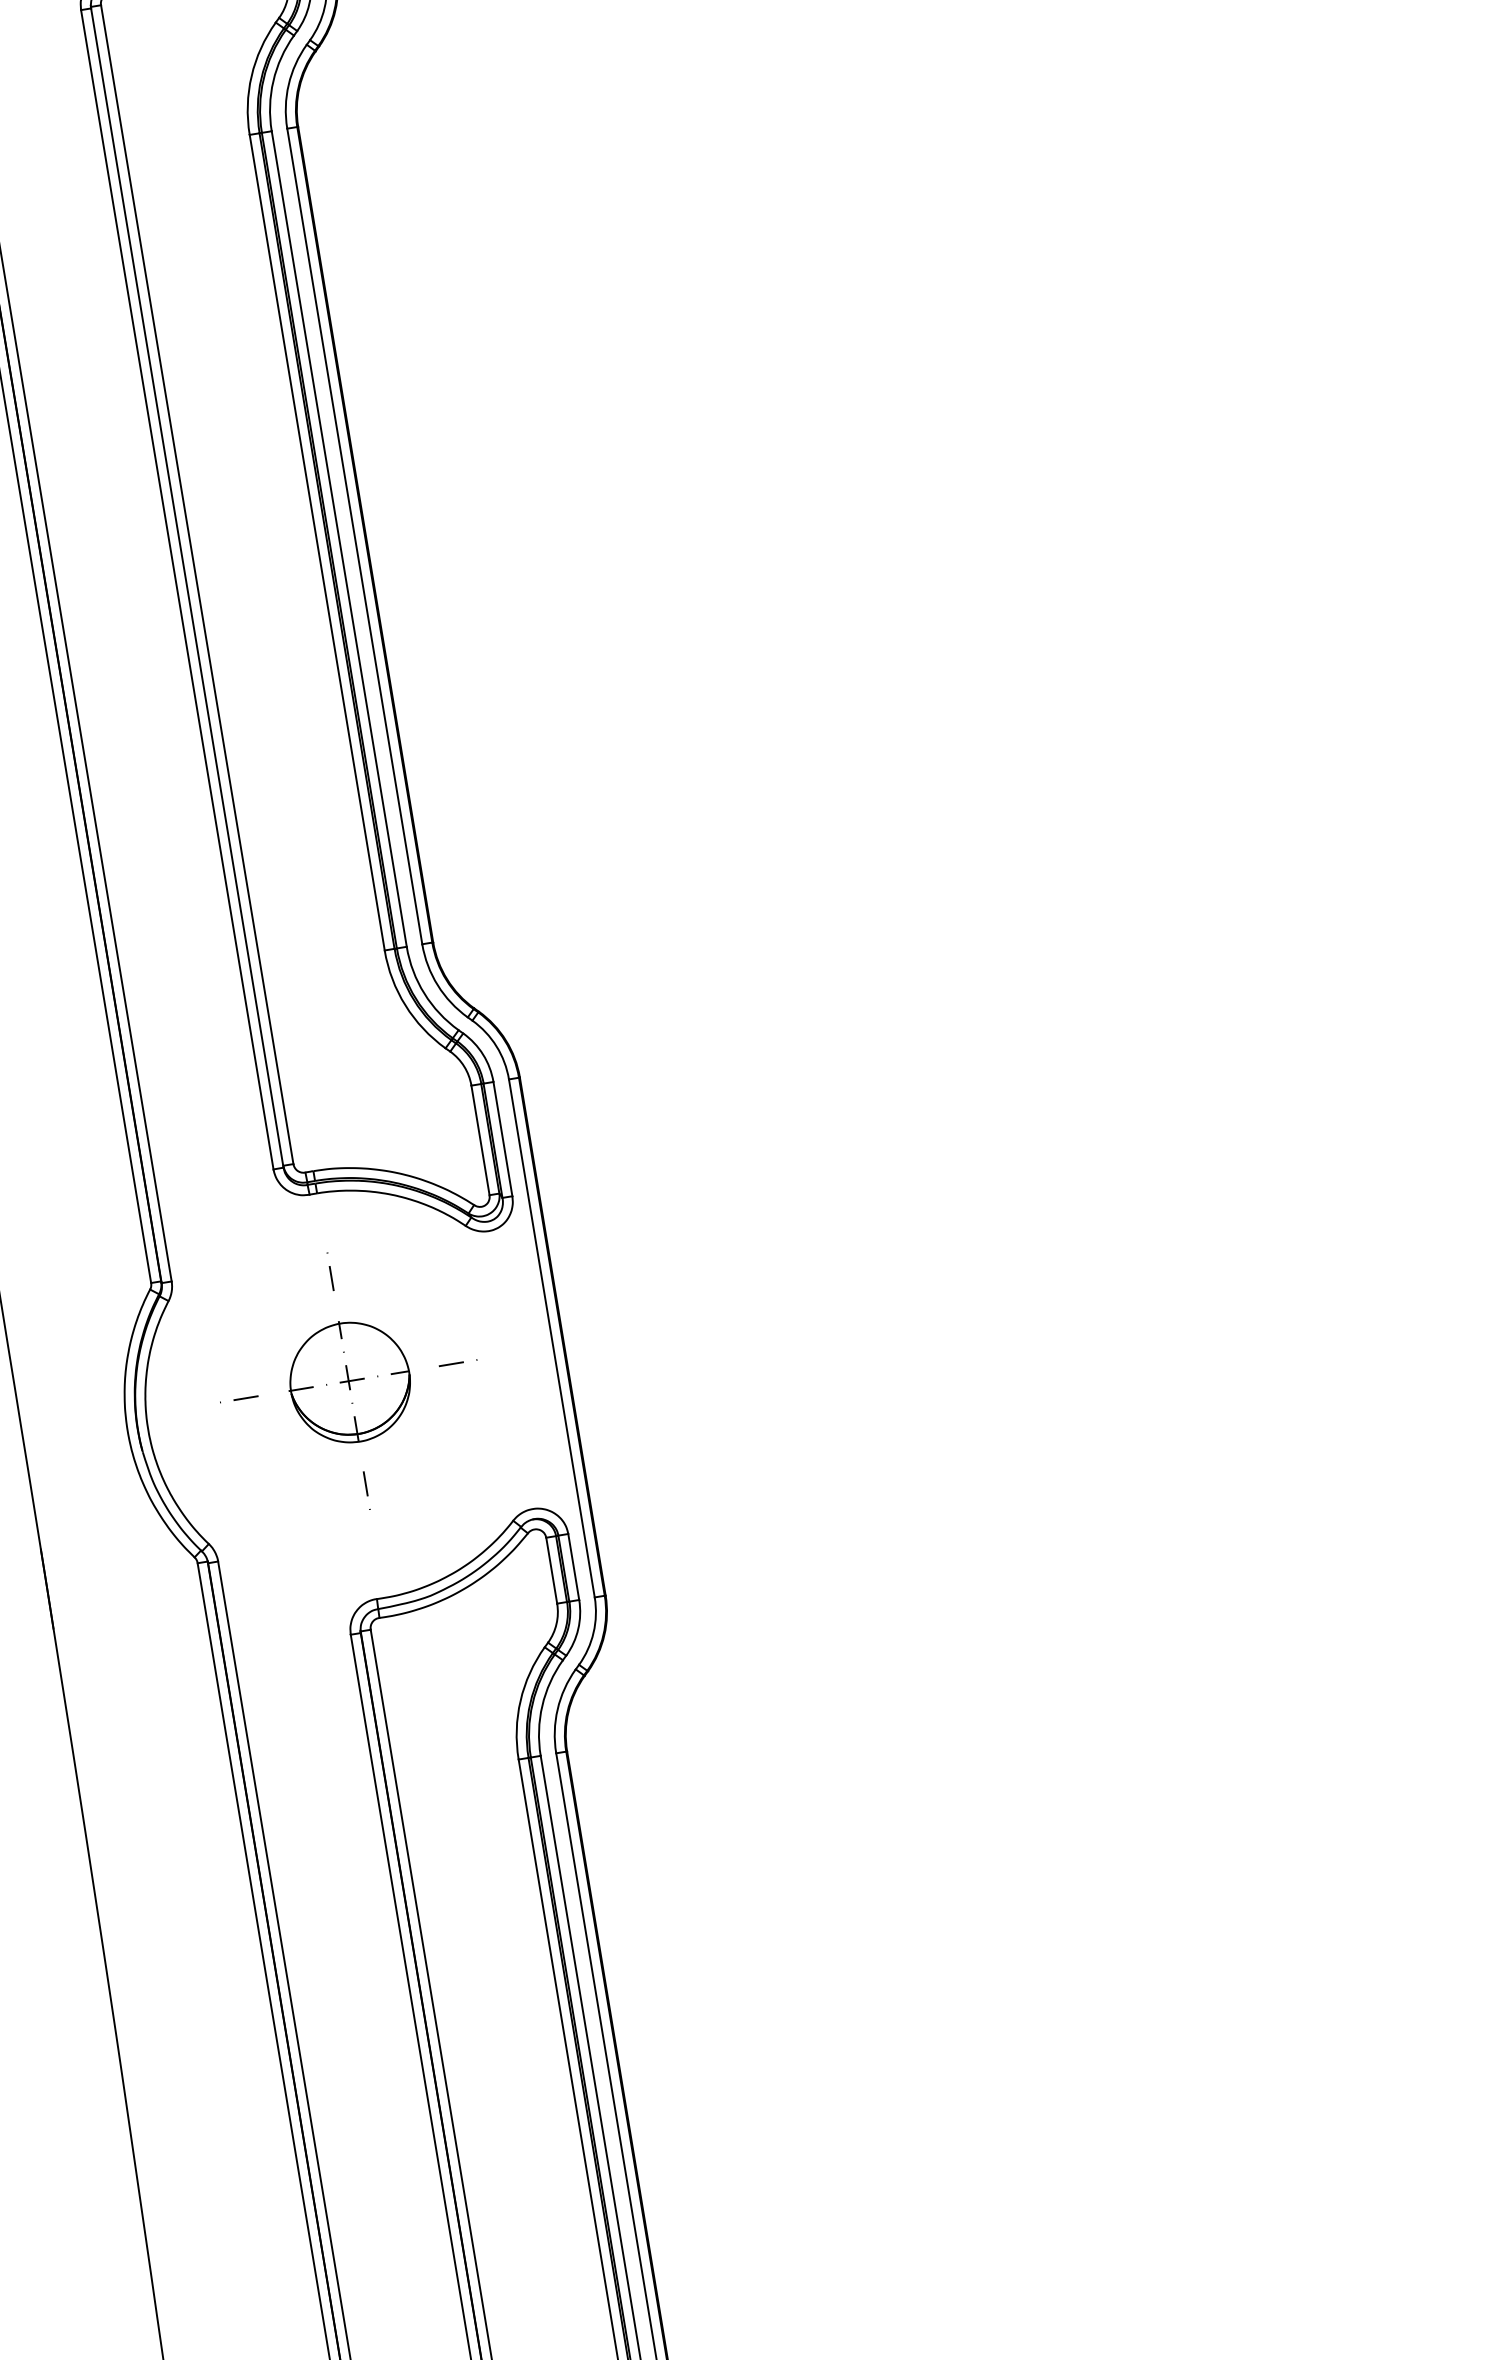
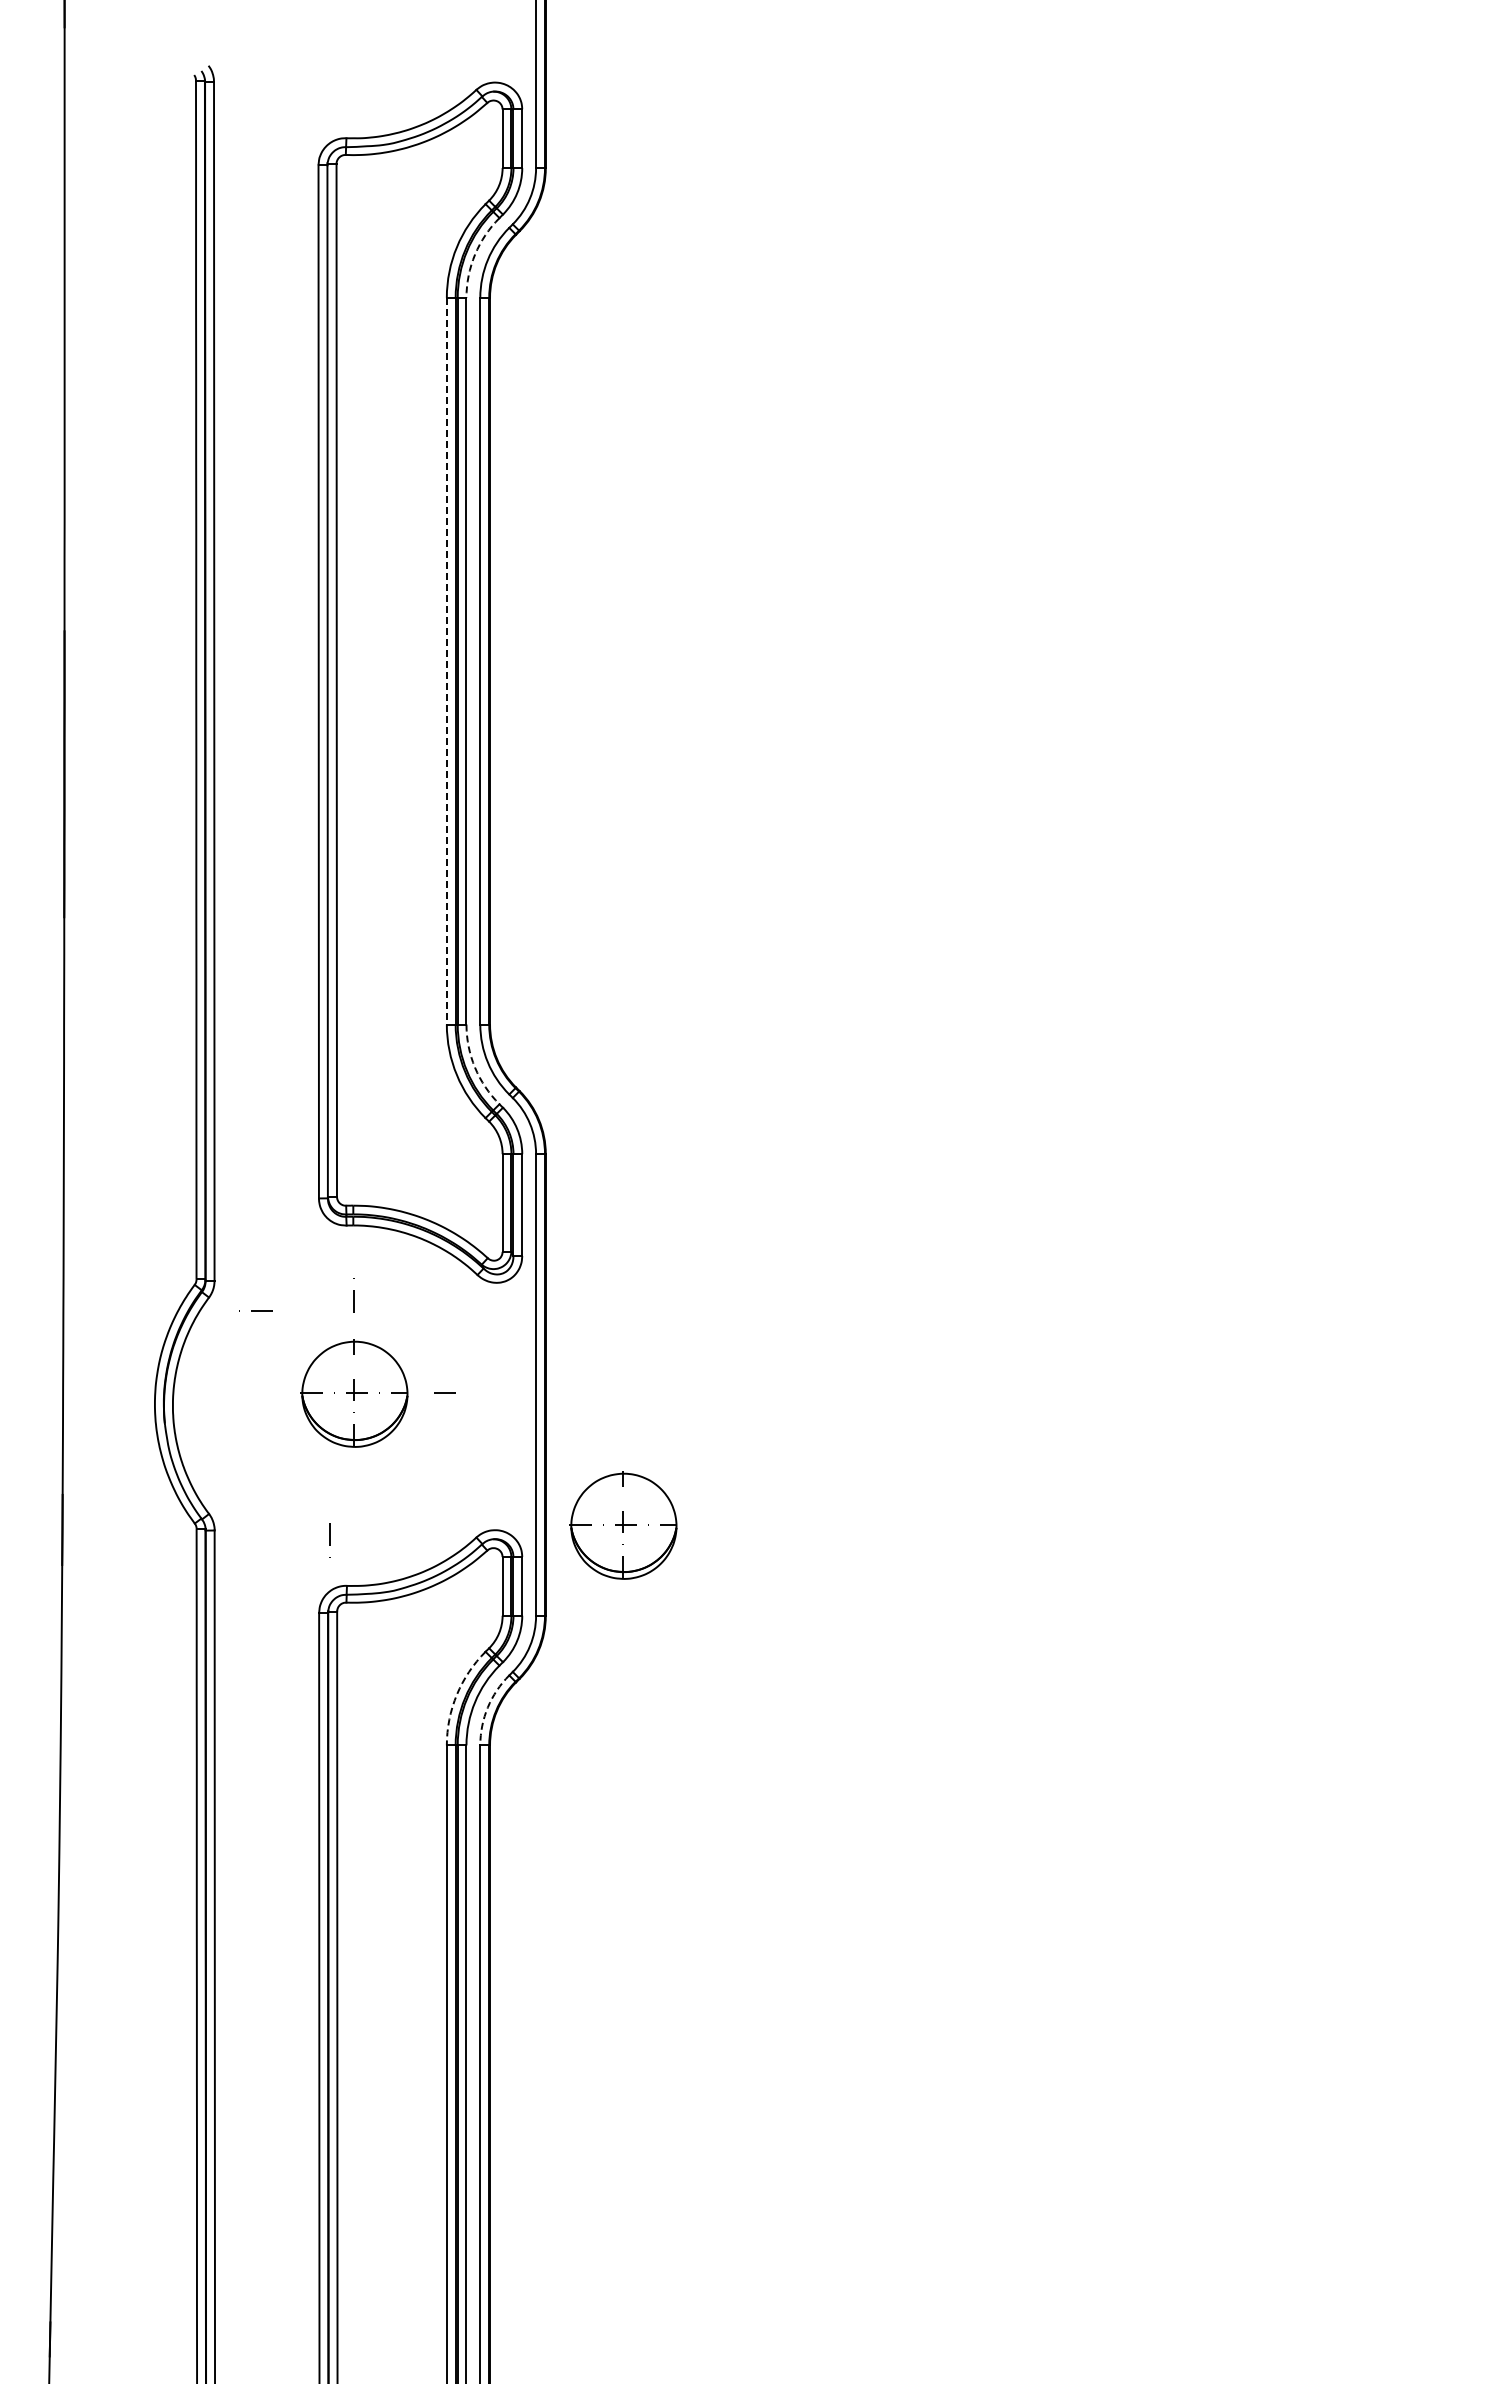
arc: (273, 80) -> (475, 254), solid -> dashed
line: (316, 543) -> (446, 661), solid -> dashed
arc: (424, 993) -> (475, 1067), solid -> dashed
line: (238, 1399) -> (255, 1310), moved
part: (676, 1479) -> (623, 1525), added
line: (366, 1490) -> (329, 1540), moved
arc: (520, 1700) -> (456, 1694), solid -> dashed
arc: (557, 1709) -> (487, 1707), solid -> dashed

